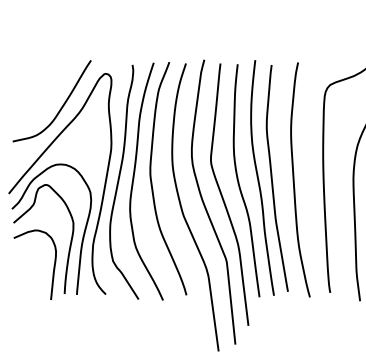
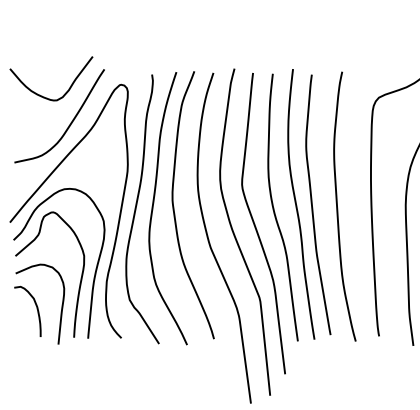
curve: (37, 83) -> (42, 95), added
curve: (31, 269) -> (36, 309), added

